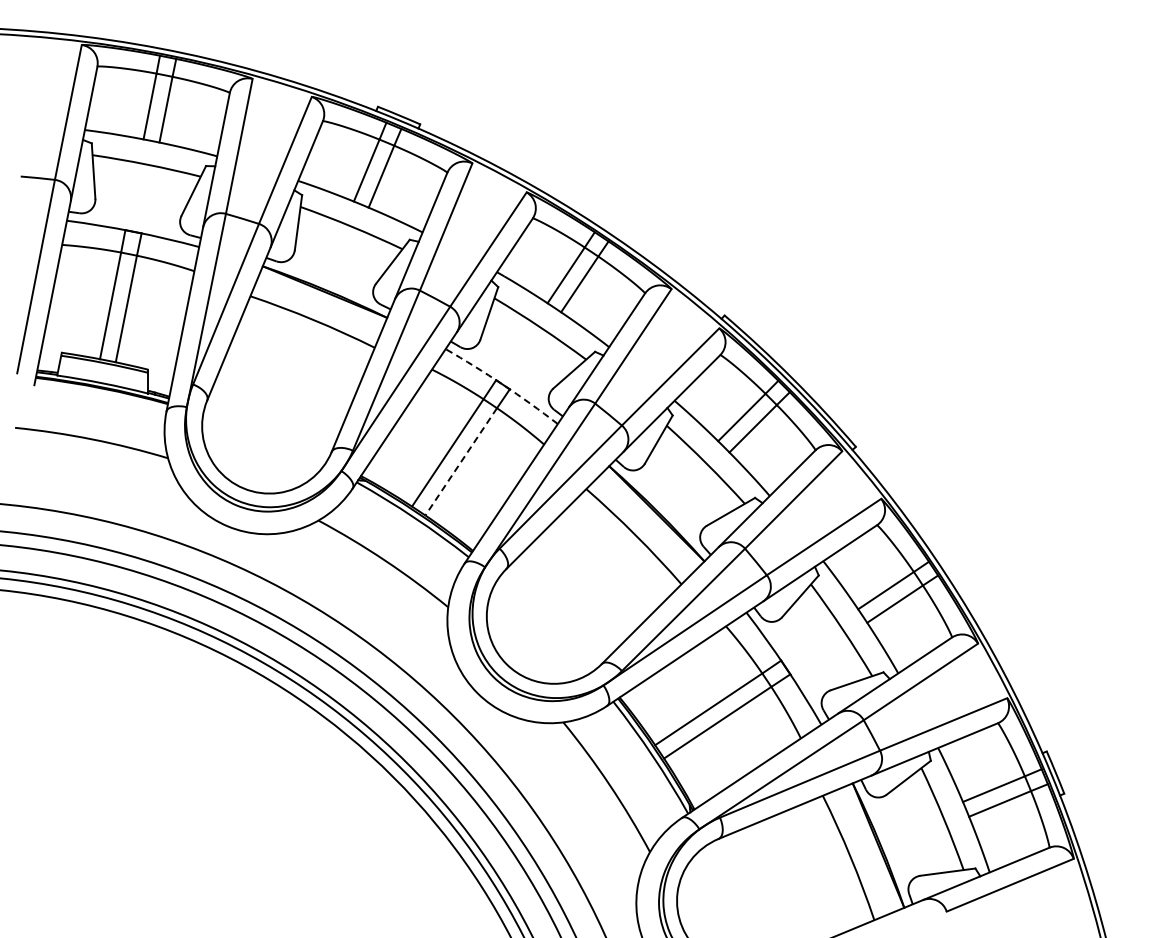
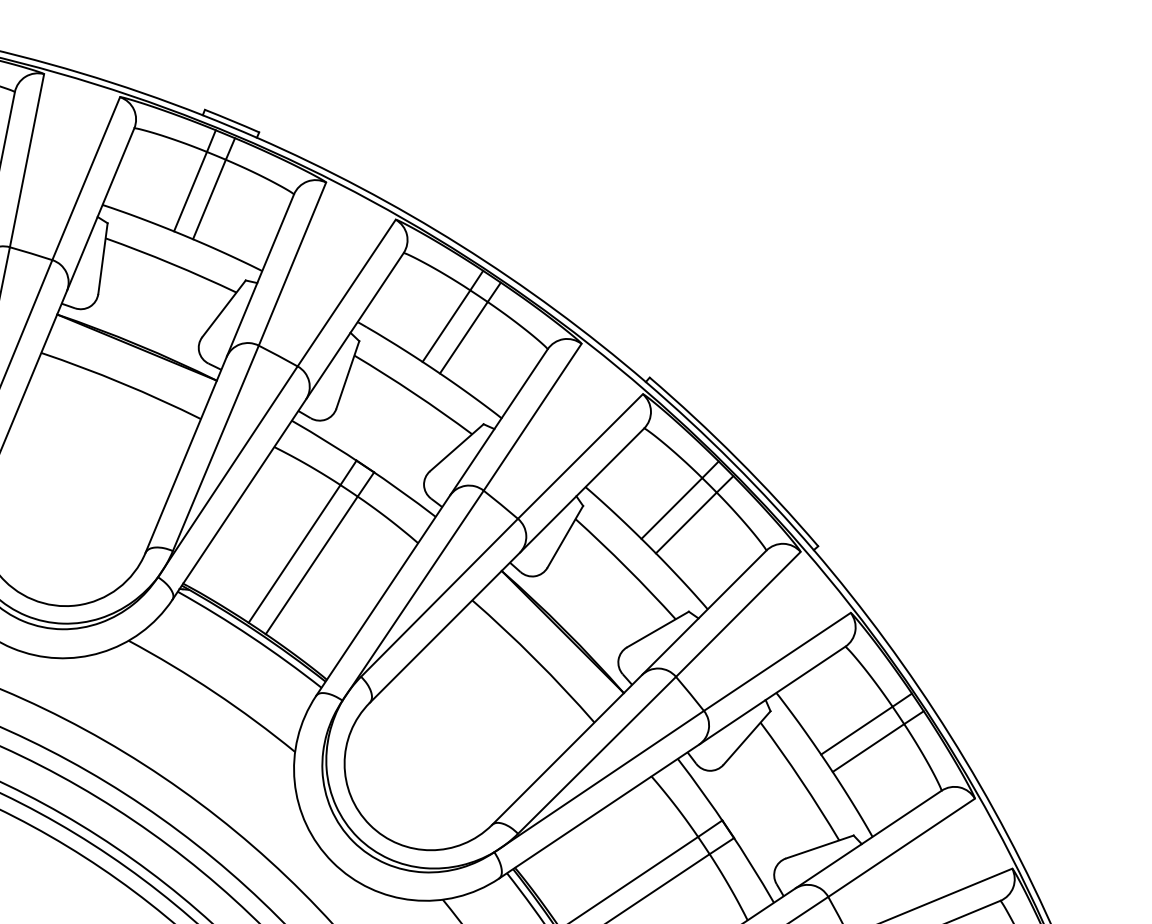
arc: (503, 384) -> (366, 466), dashed -> solid
line: (460, 462) -> (310, 566), dashed -> solid

